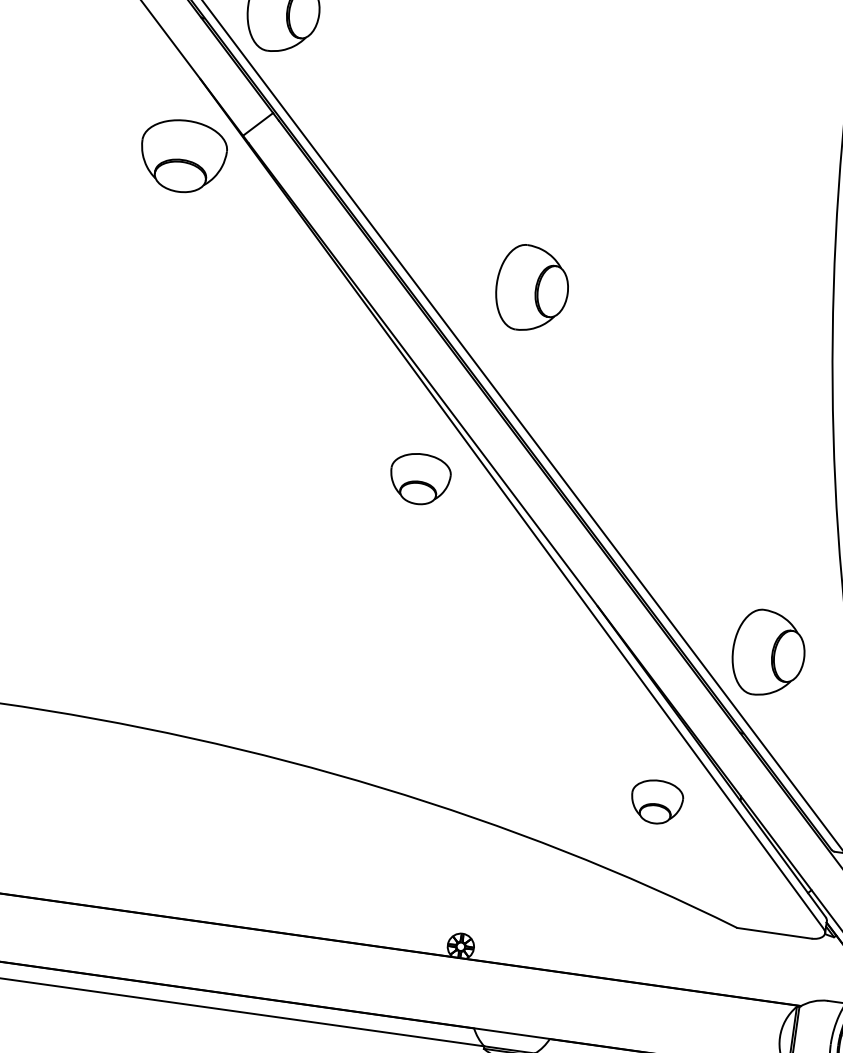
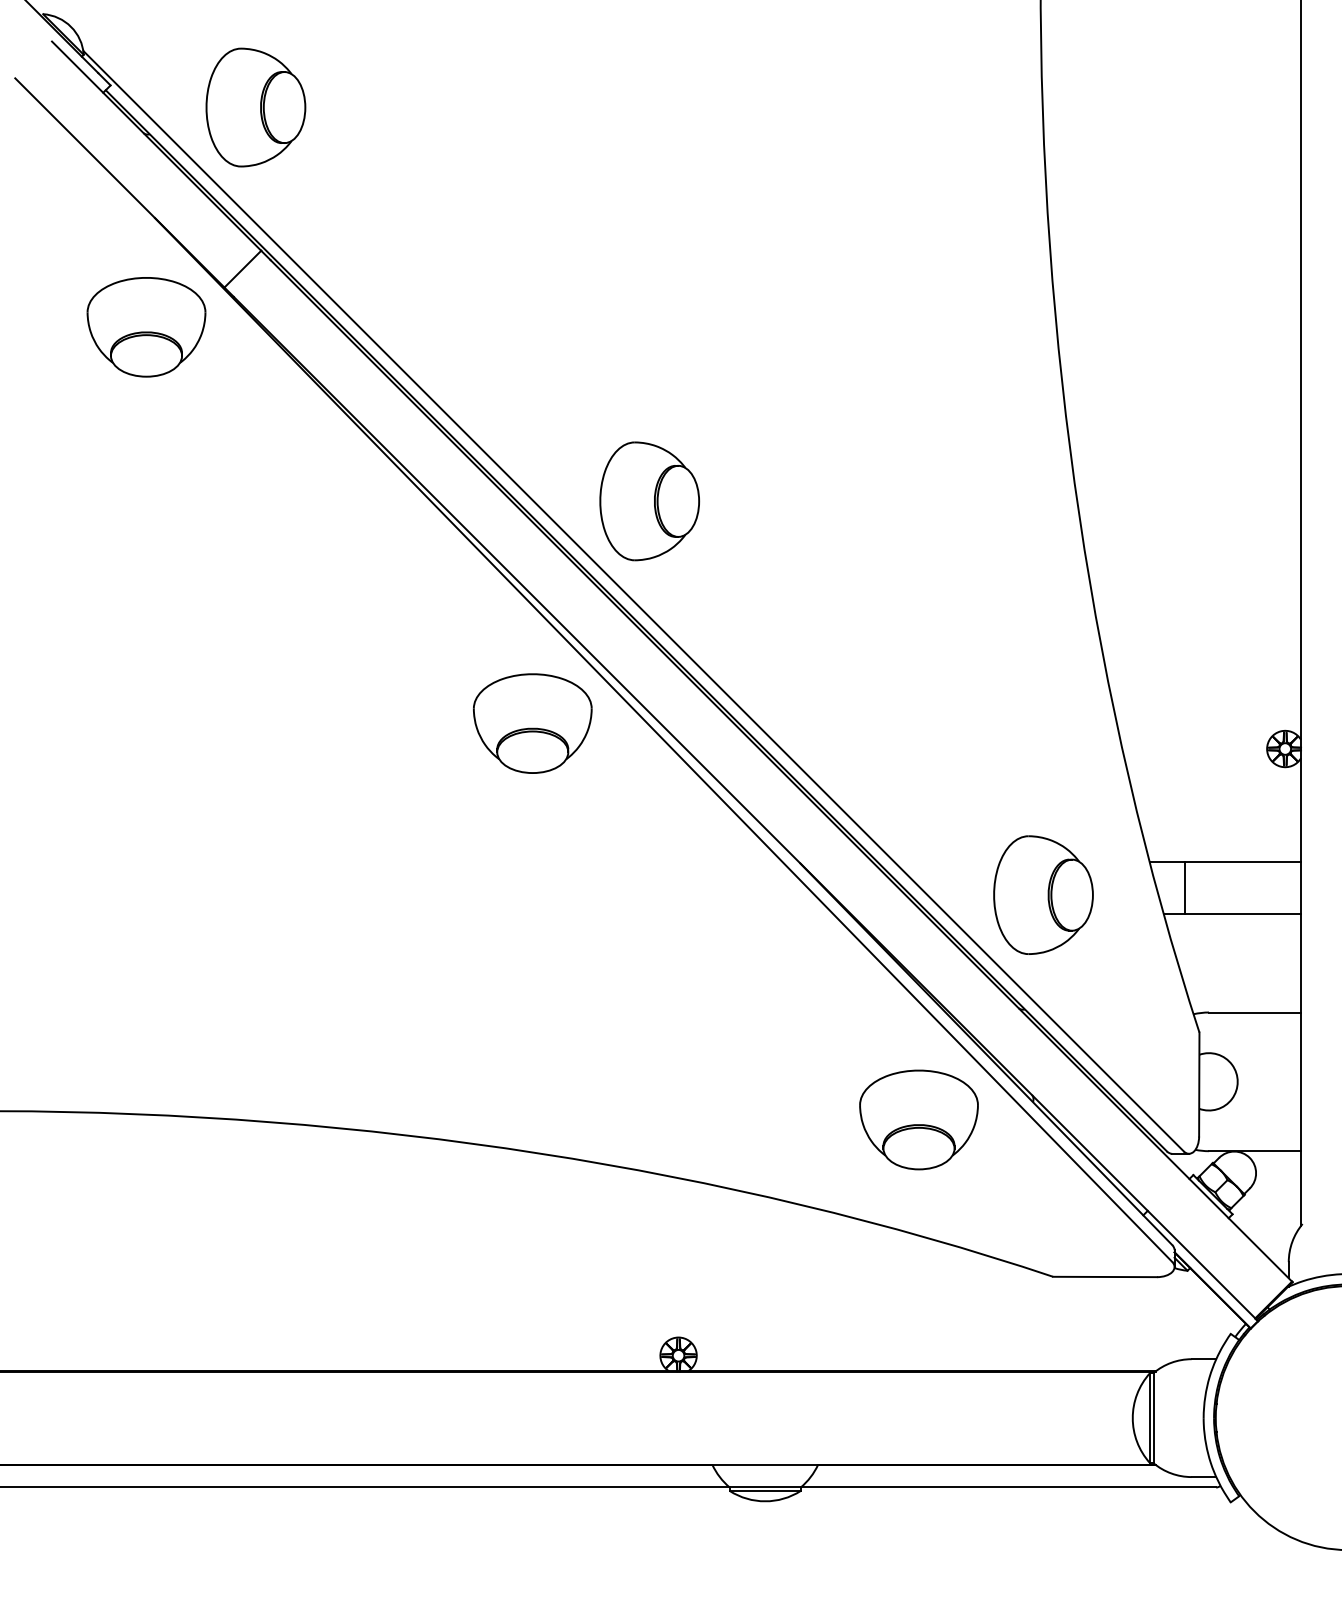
part: (532, 288) -> (649, 501), moved
part: (419, 479) -> (532, 723), size x1.43
part: (656, 801) -> (918, 1119), size x1.67

